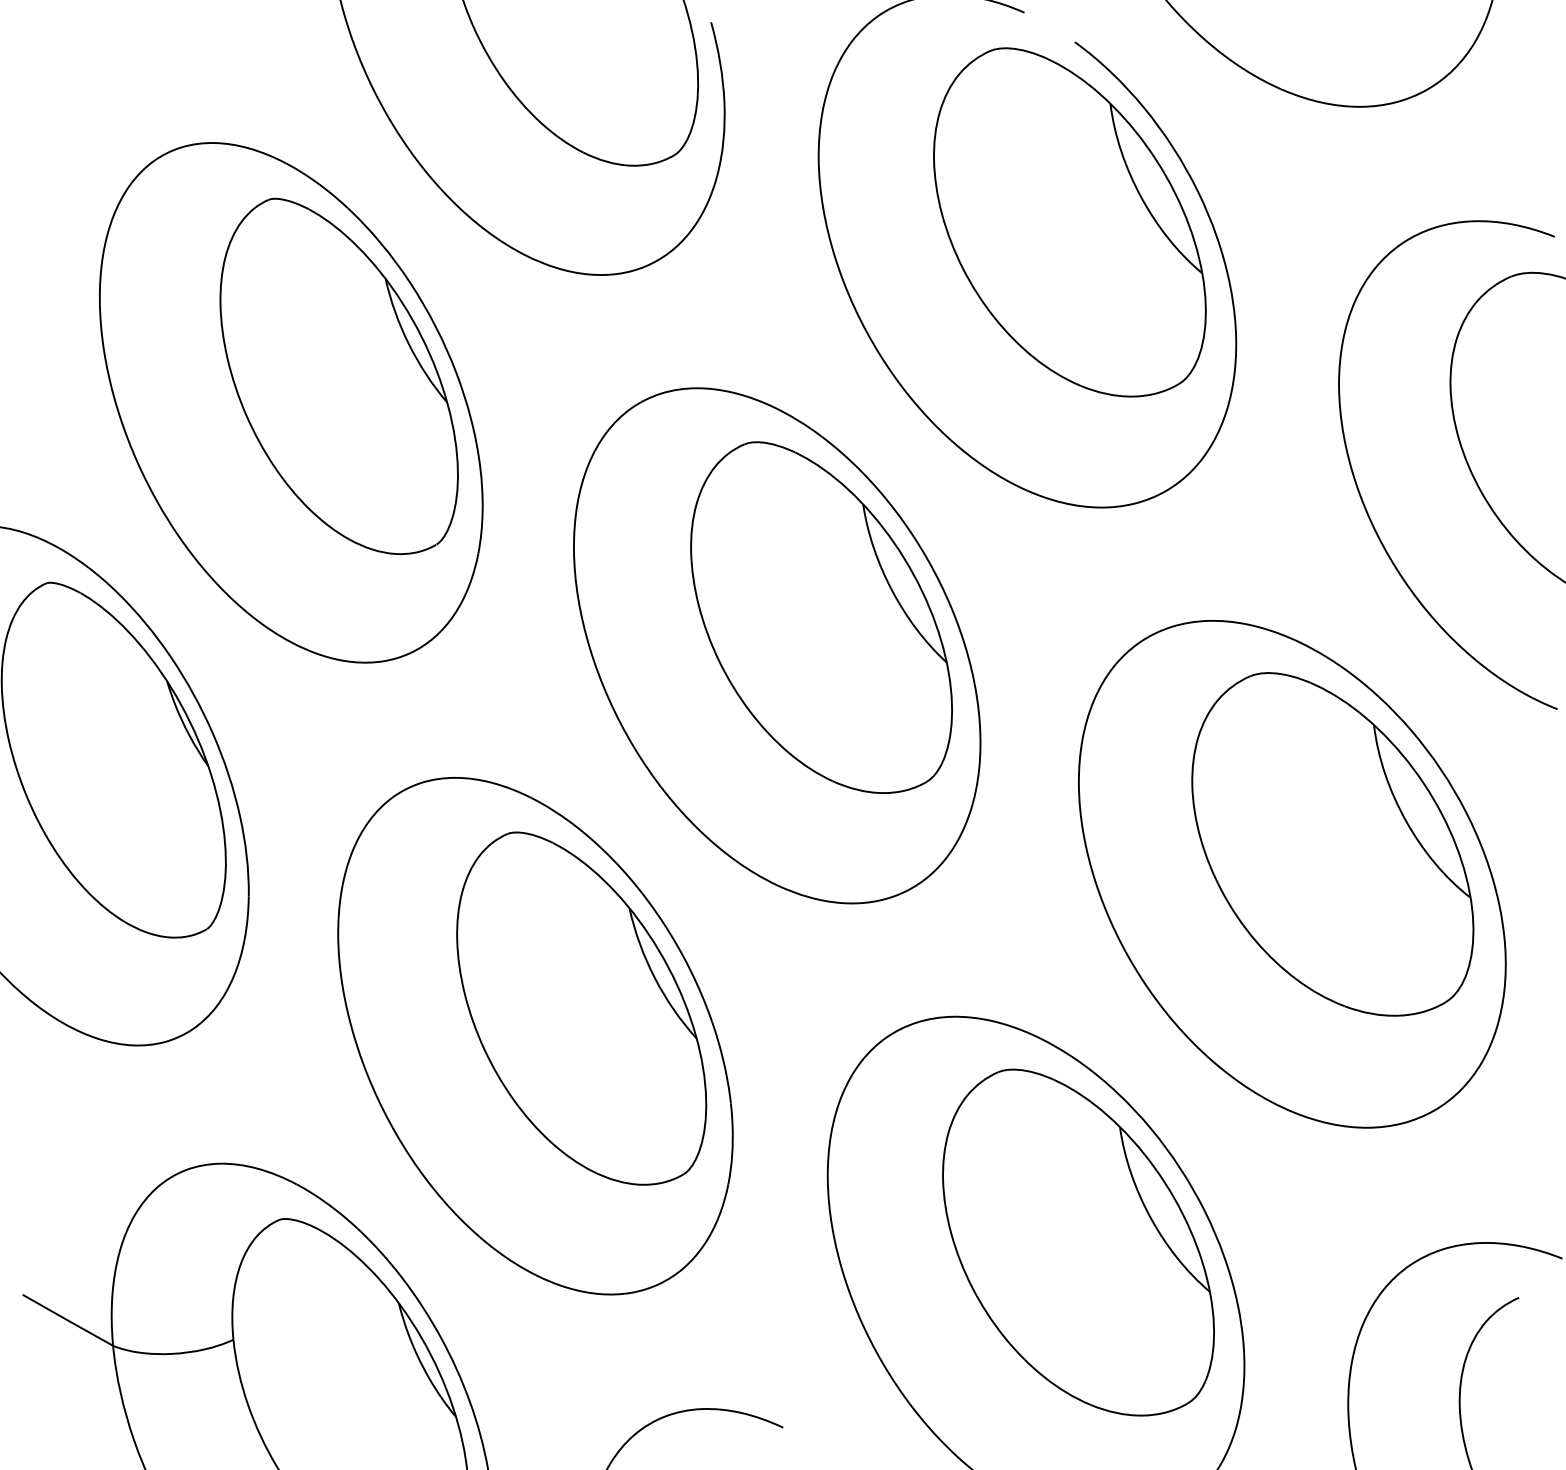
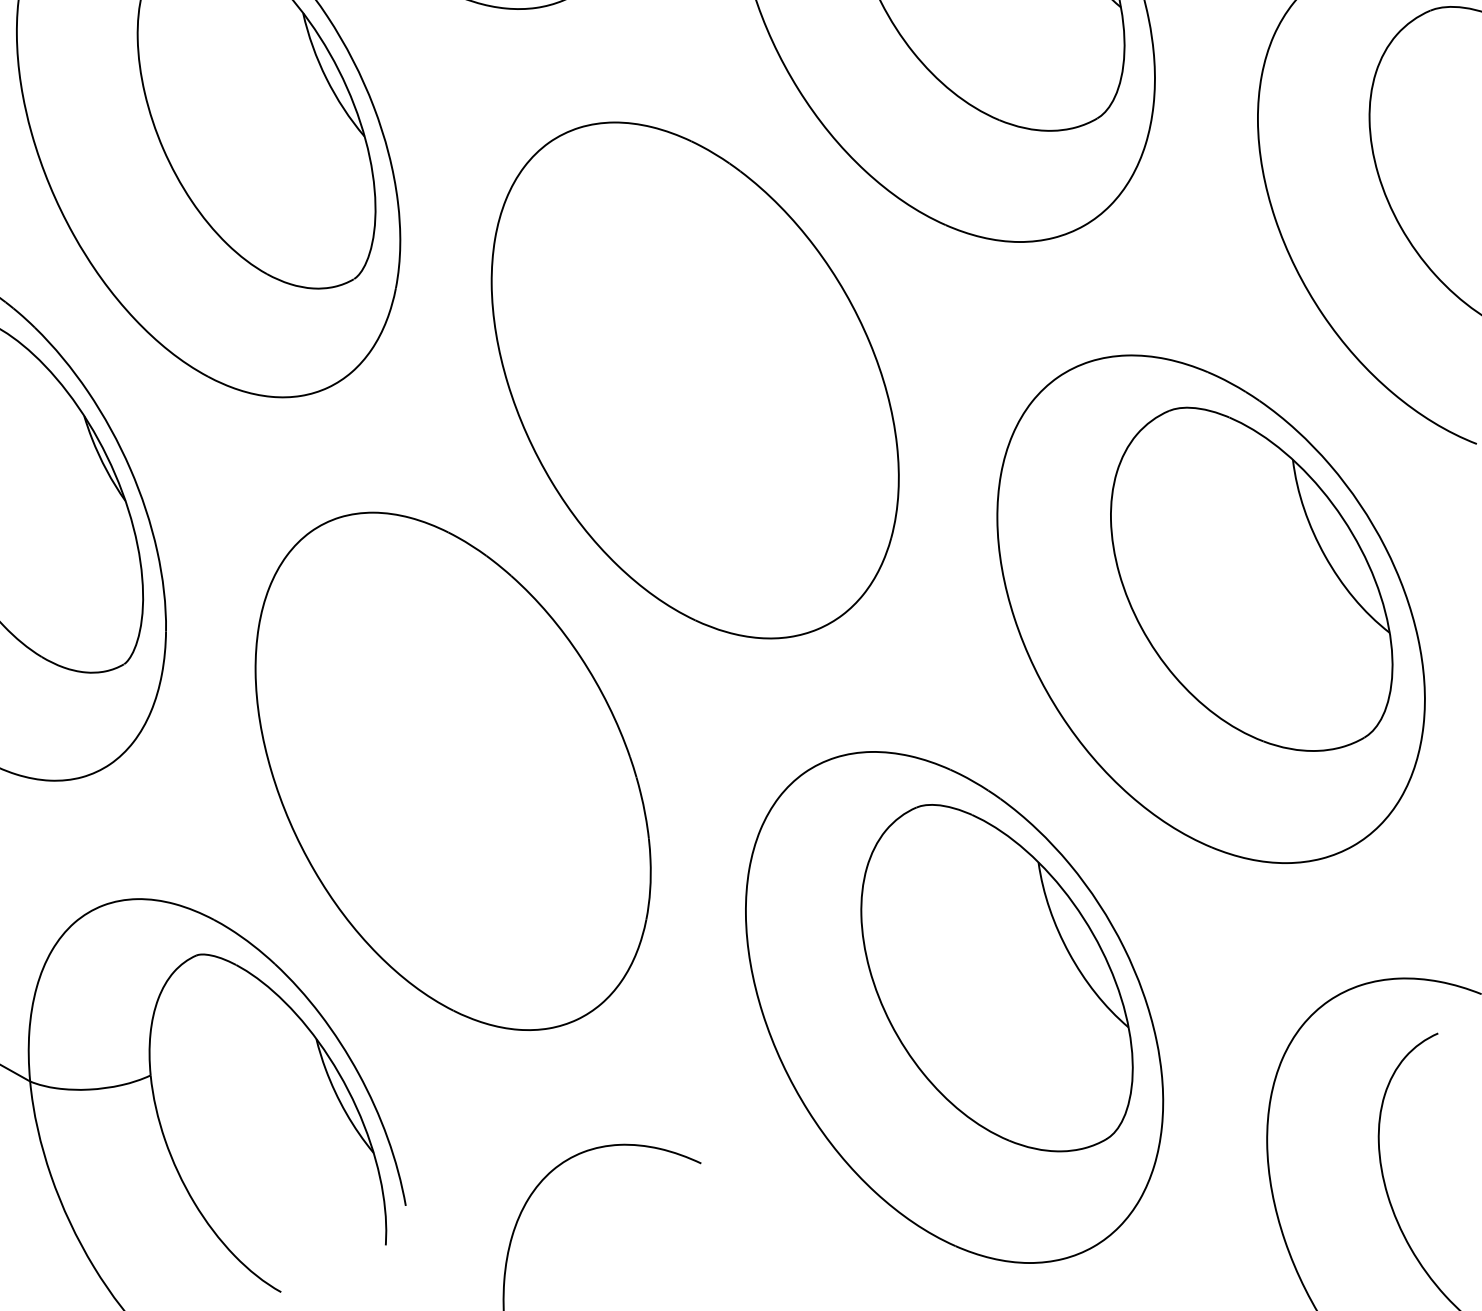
part: (821, 617) -> (739, 352), removed
part: (581, 1008) -> (499, 743), removed

